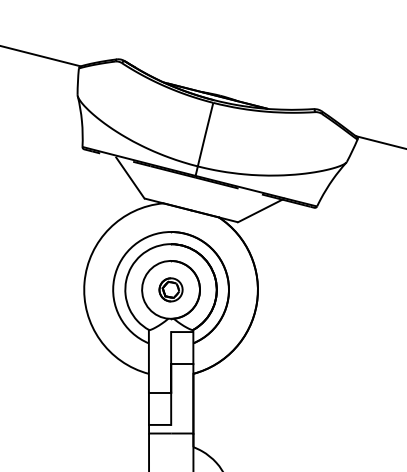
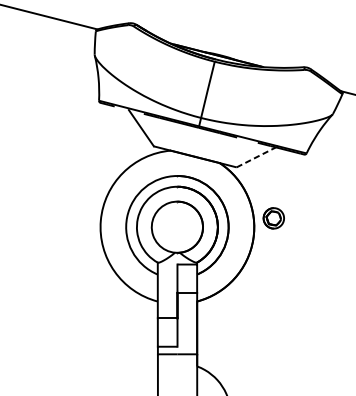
line: (260, 210) -> (256, 156), solid -> dashed
part: (170, 289) -> (273, 218), moved

